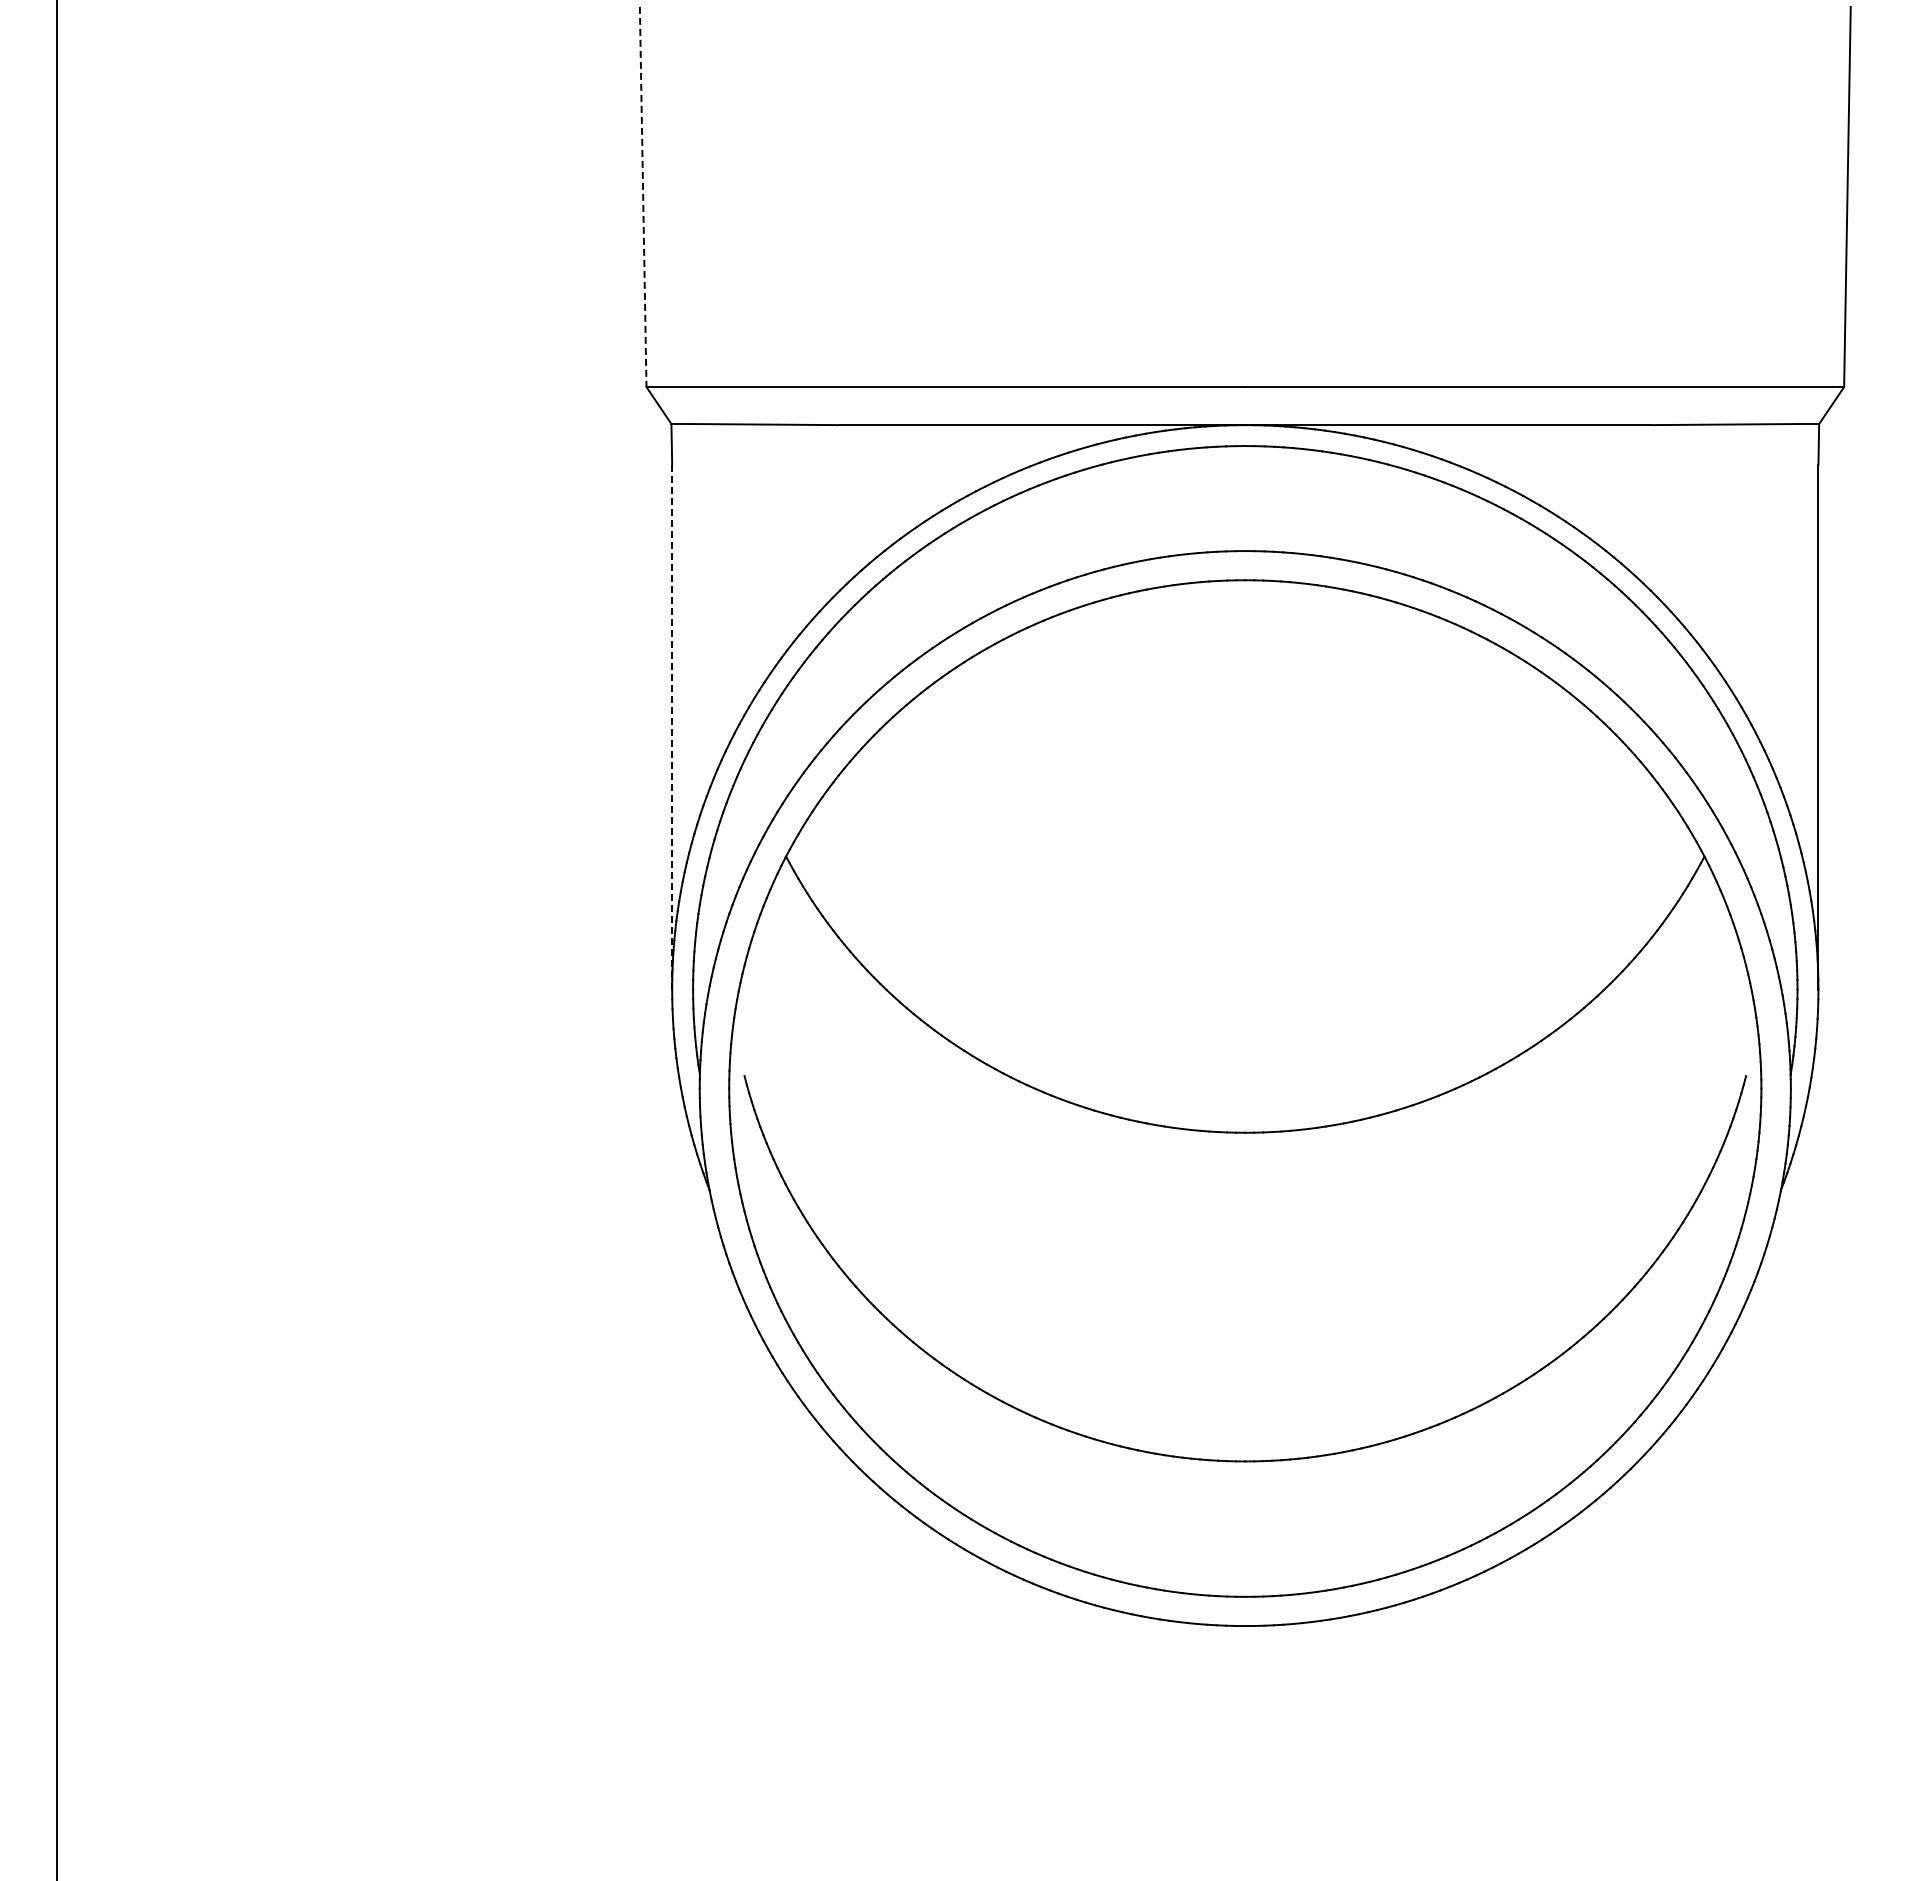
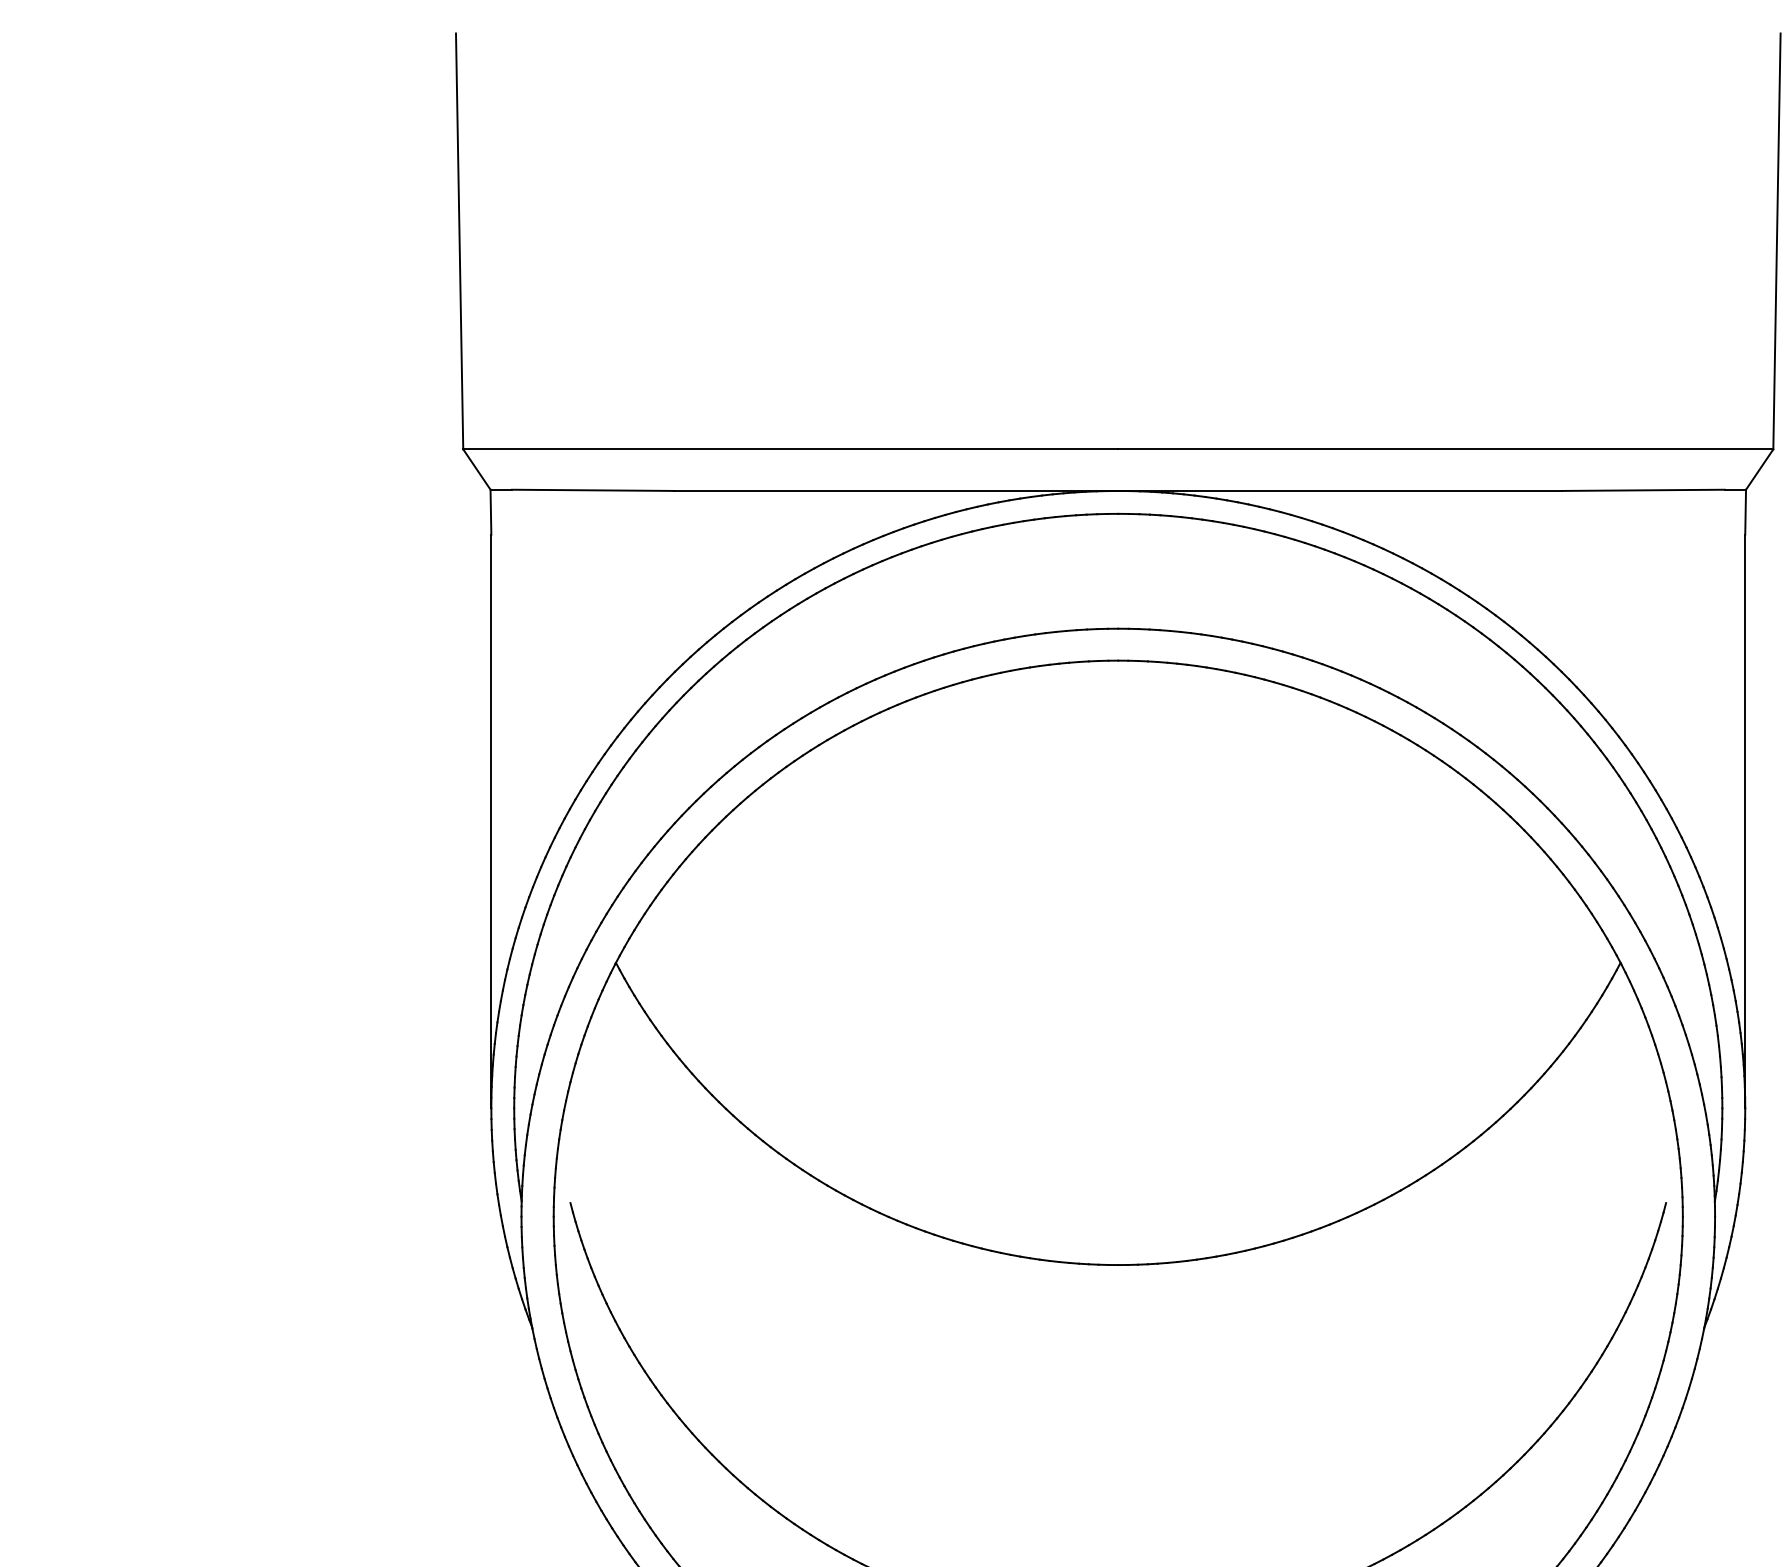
line: (643, 197) -> (459, 241), dashed -> solid
line: (672, 727) -> (491, 821), dashed -> solid

